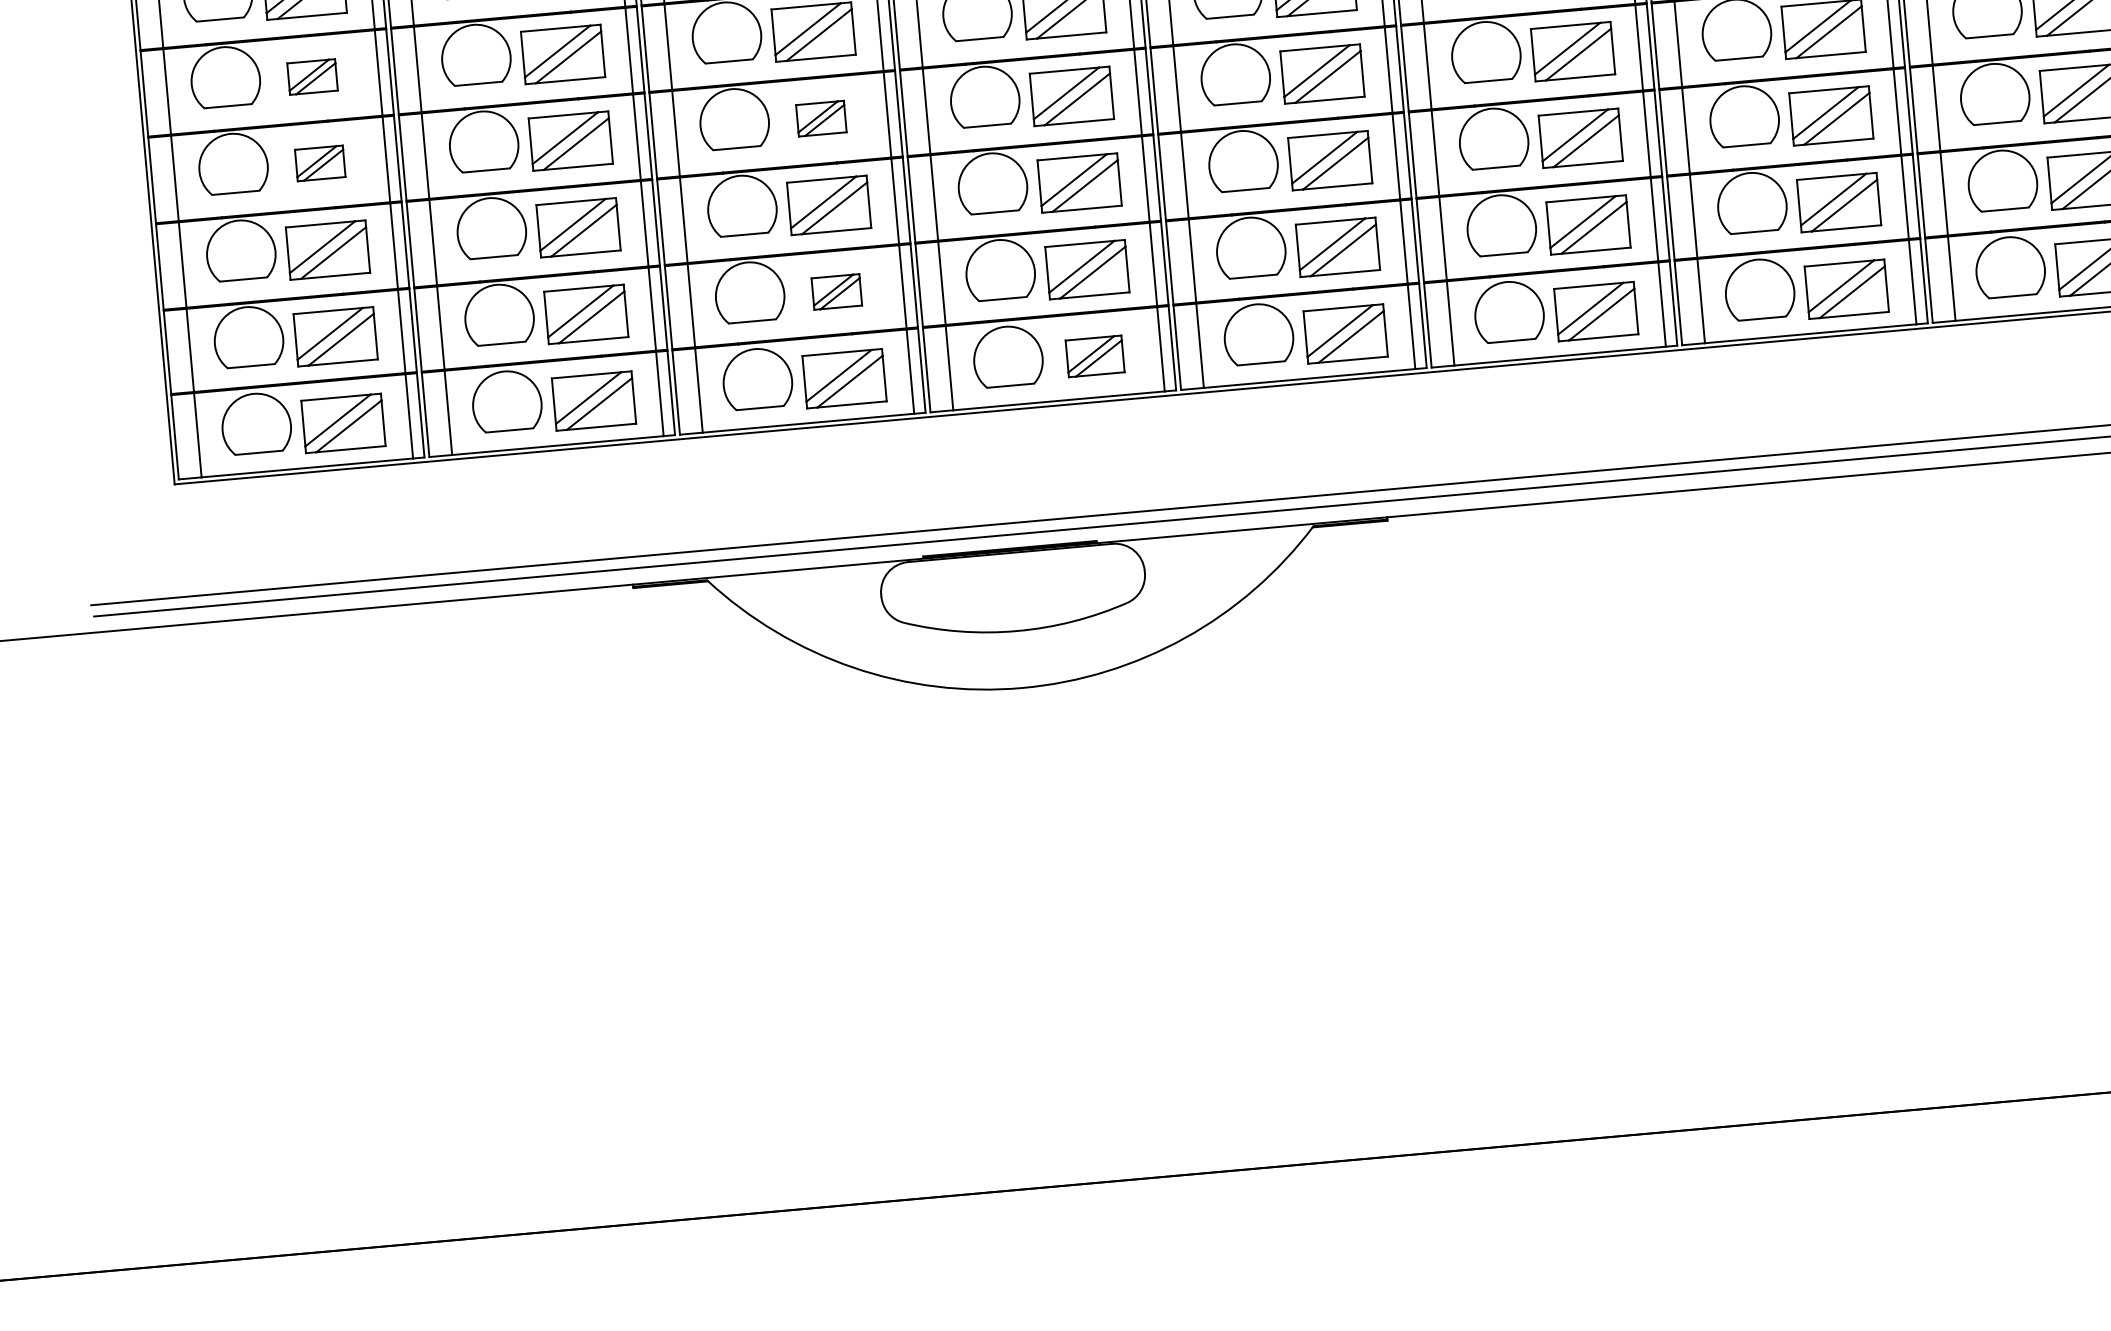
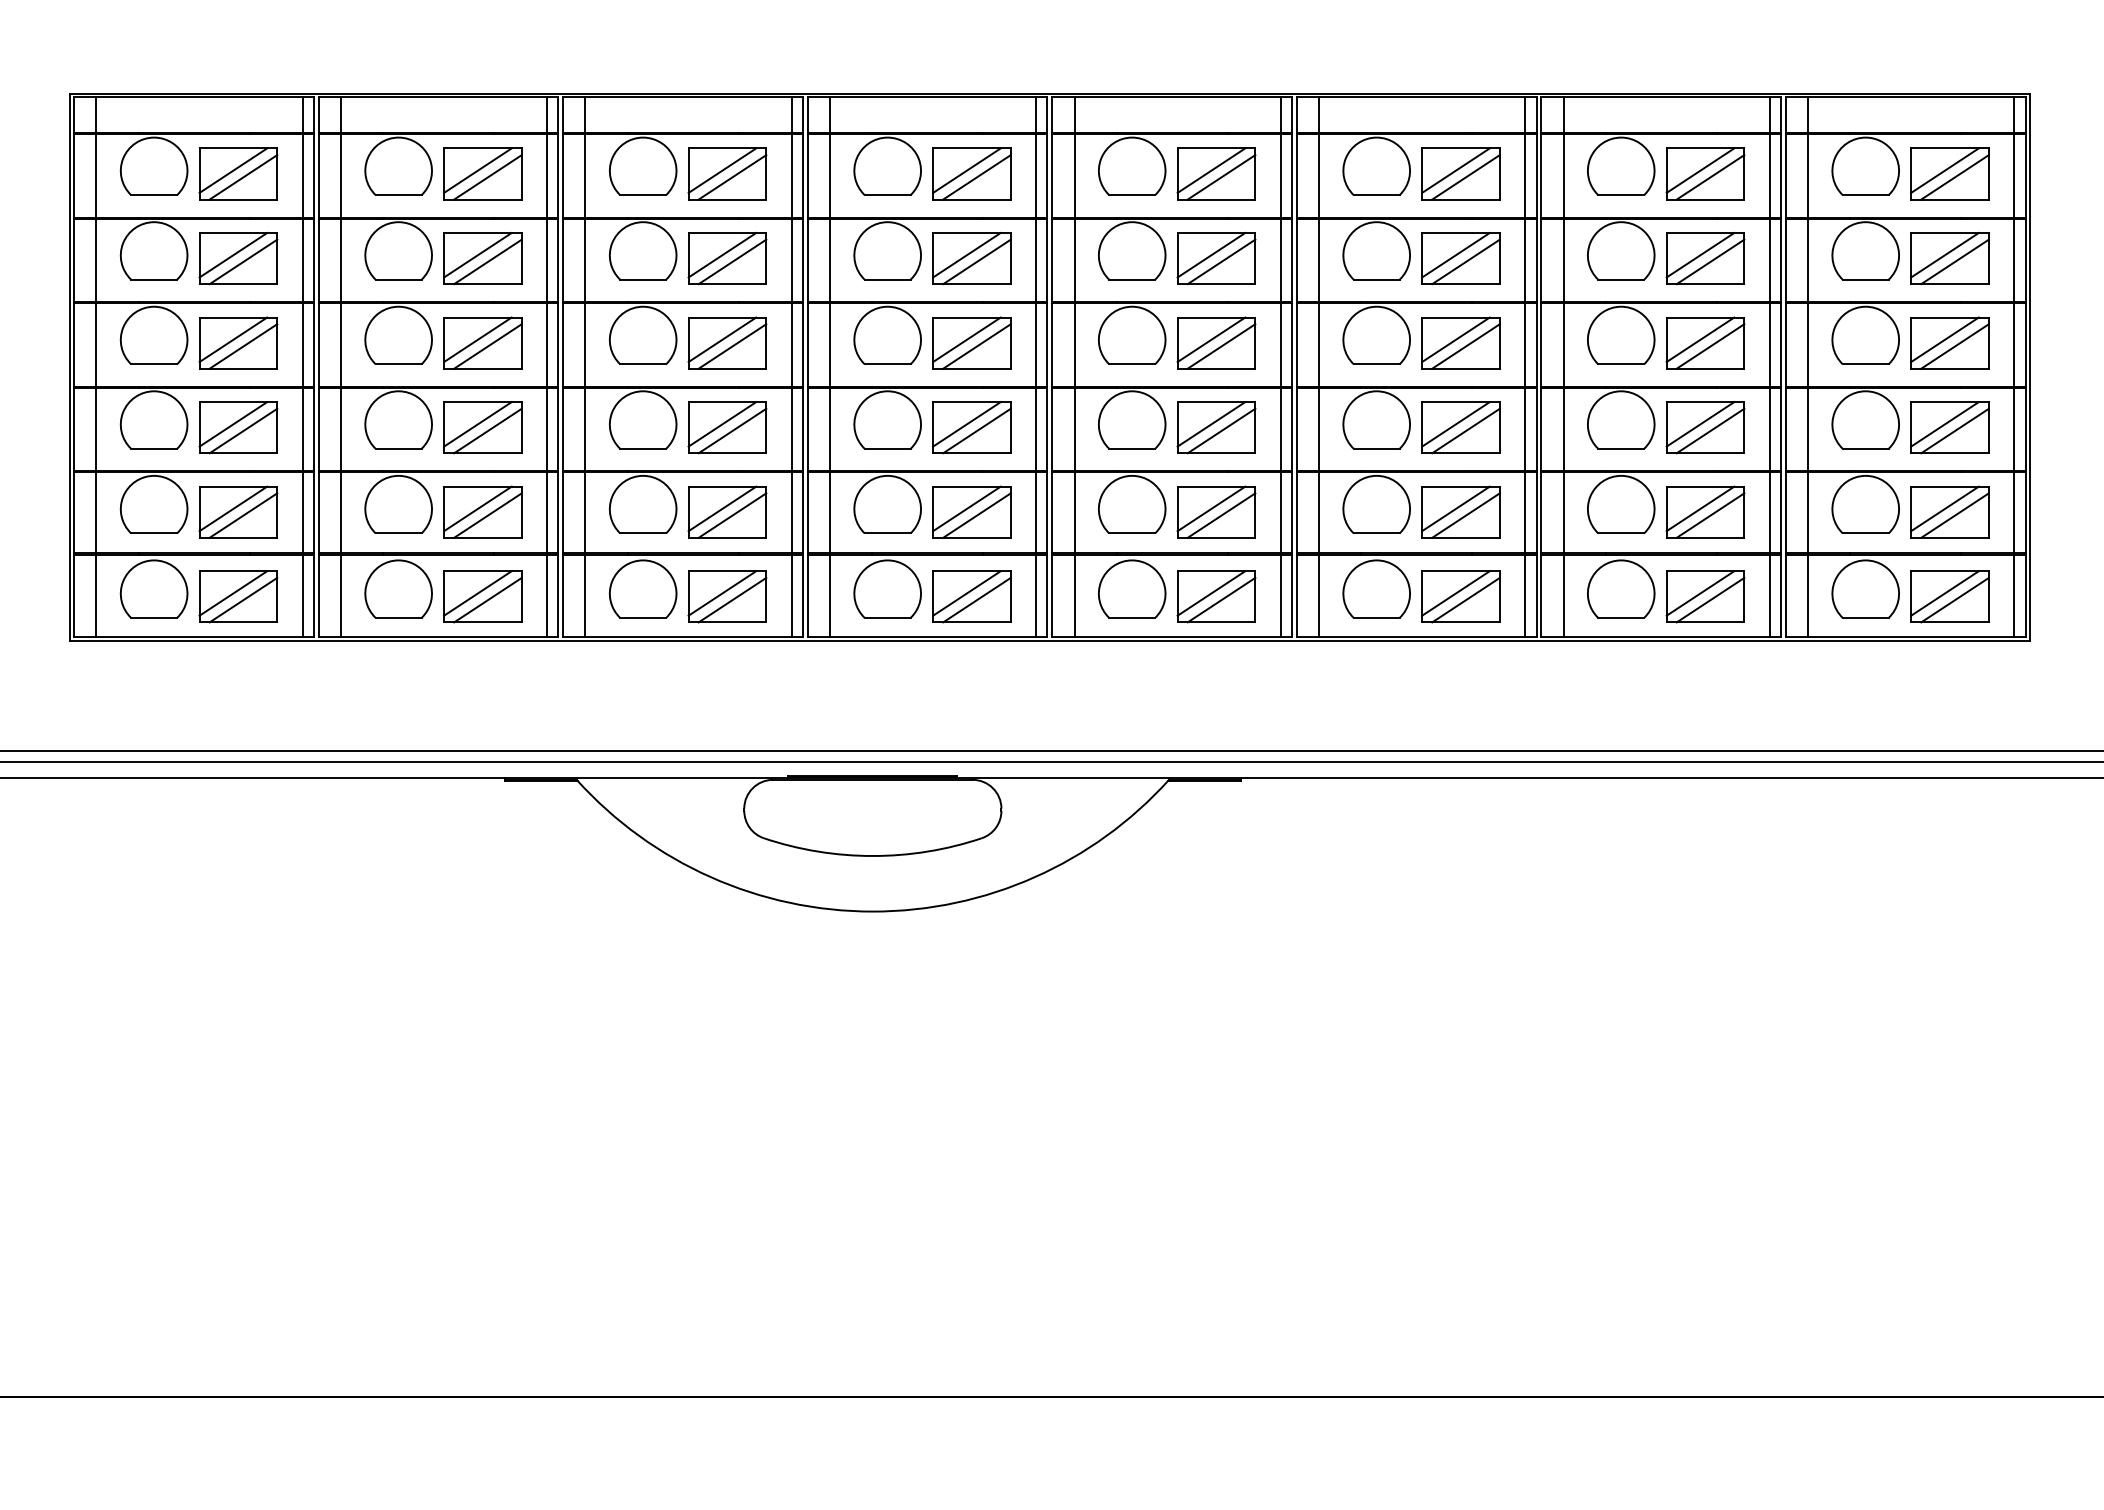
part: (312, 76) -> (238, 258), size x1.67
part: (821, 118) -> (727, 342), size x1.67
part: (320, 162) -> (238, 342), size x1.67
part: (836, 291) -> (727, 511), size x1.67
part: (1094, 356) -> (971, 596), size x1.43

